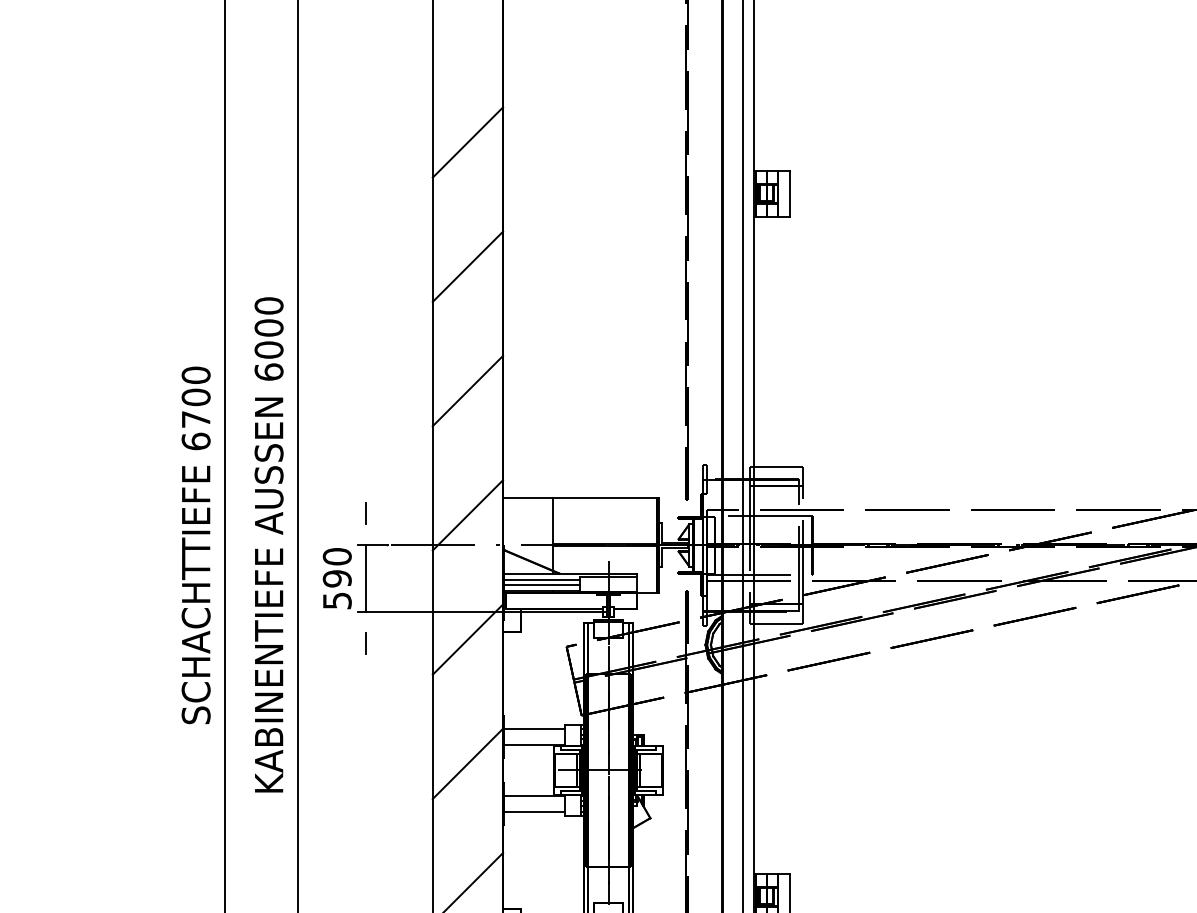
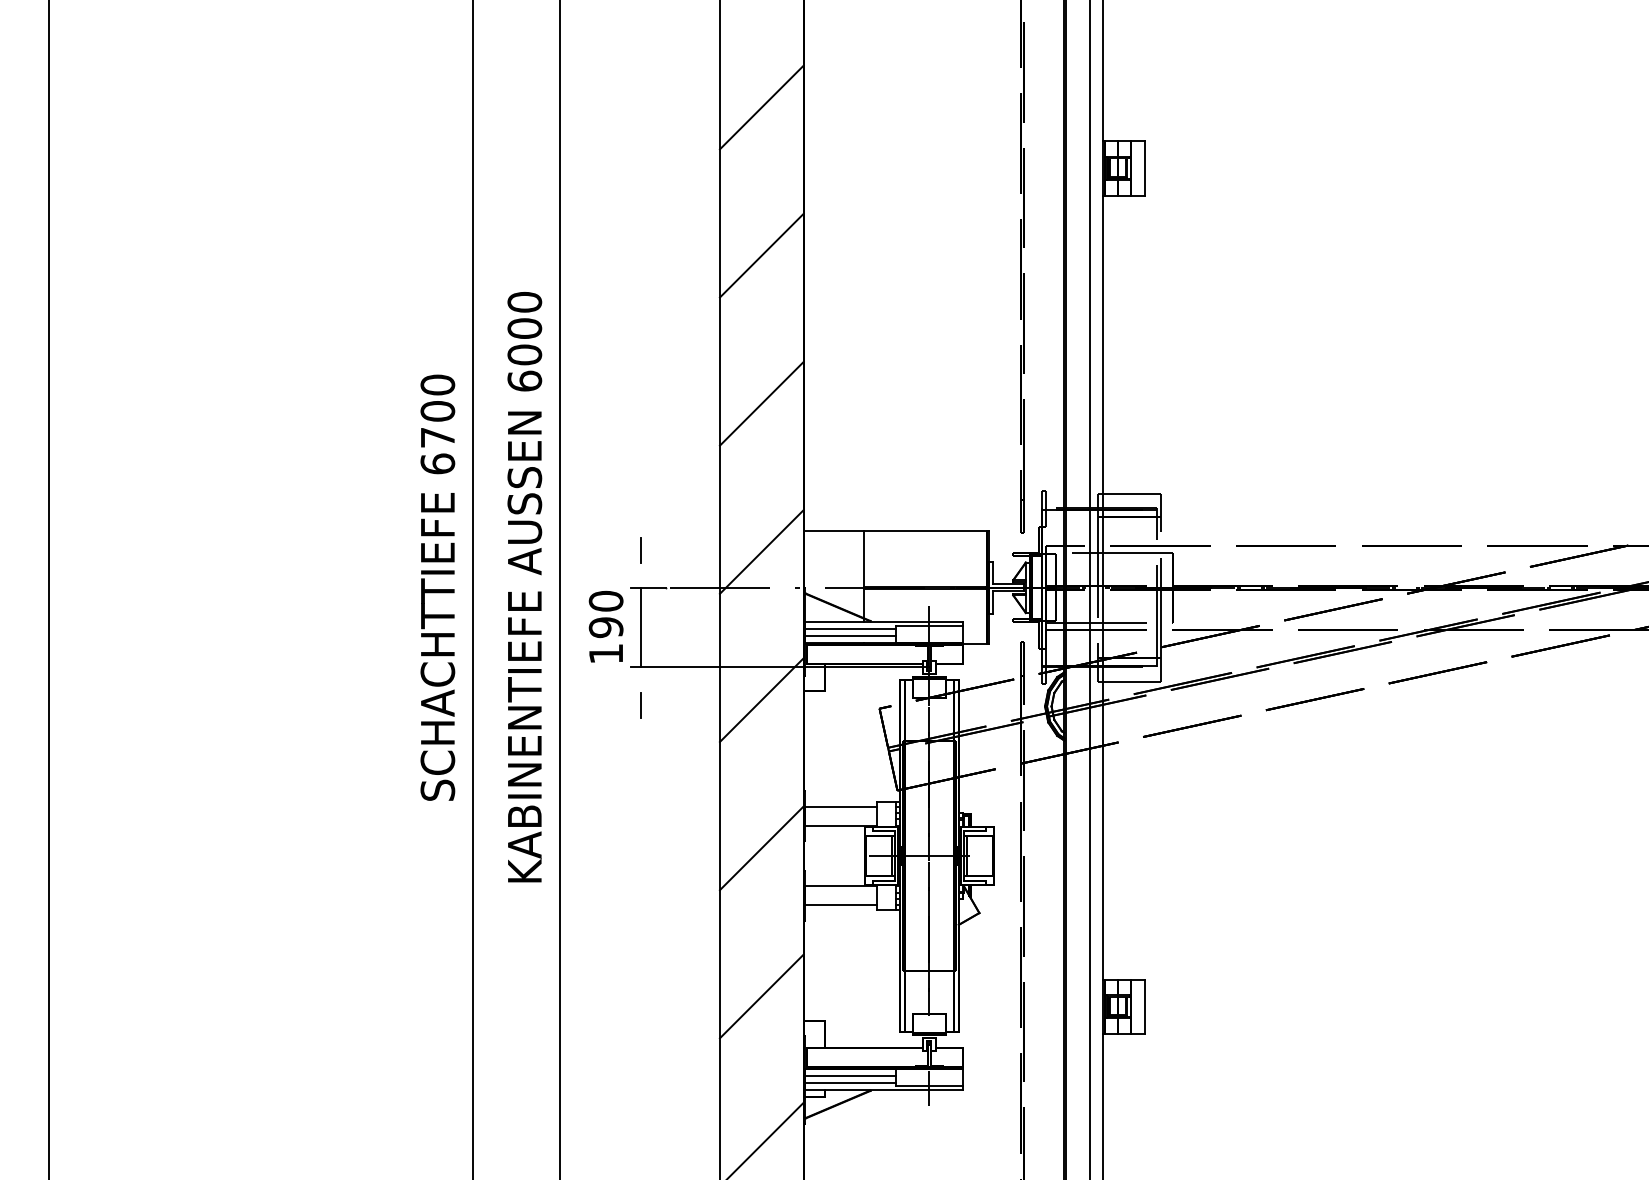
text: (337, 600) -> (606, 653), 590 -> 190

